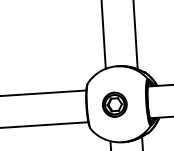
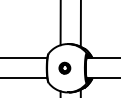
part: (114, 103) -> (64, 67), size x0.71

